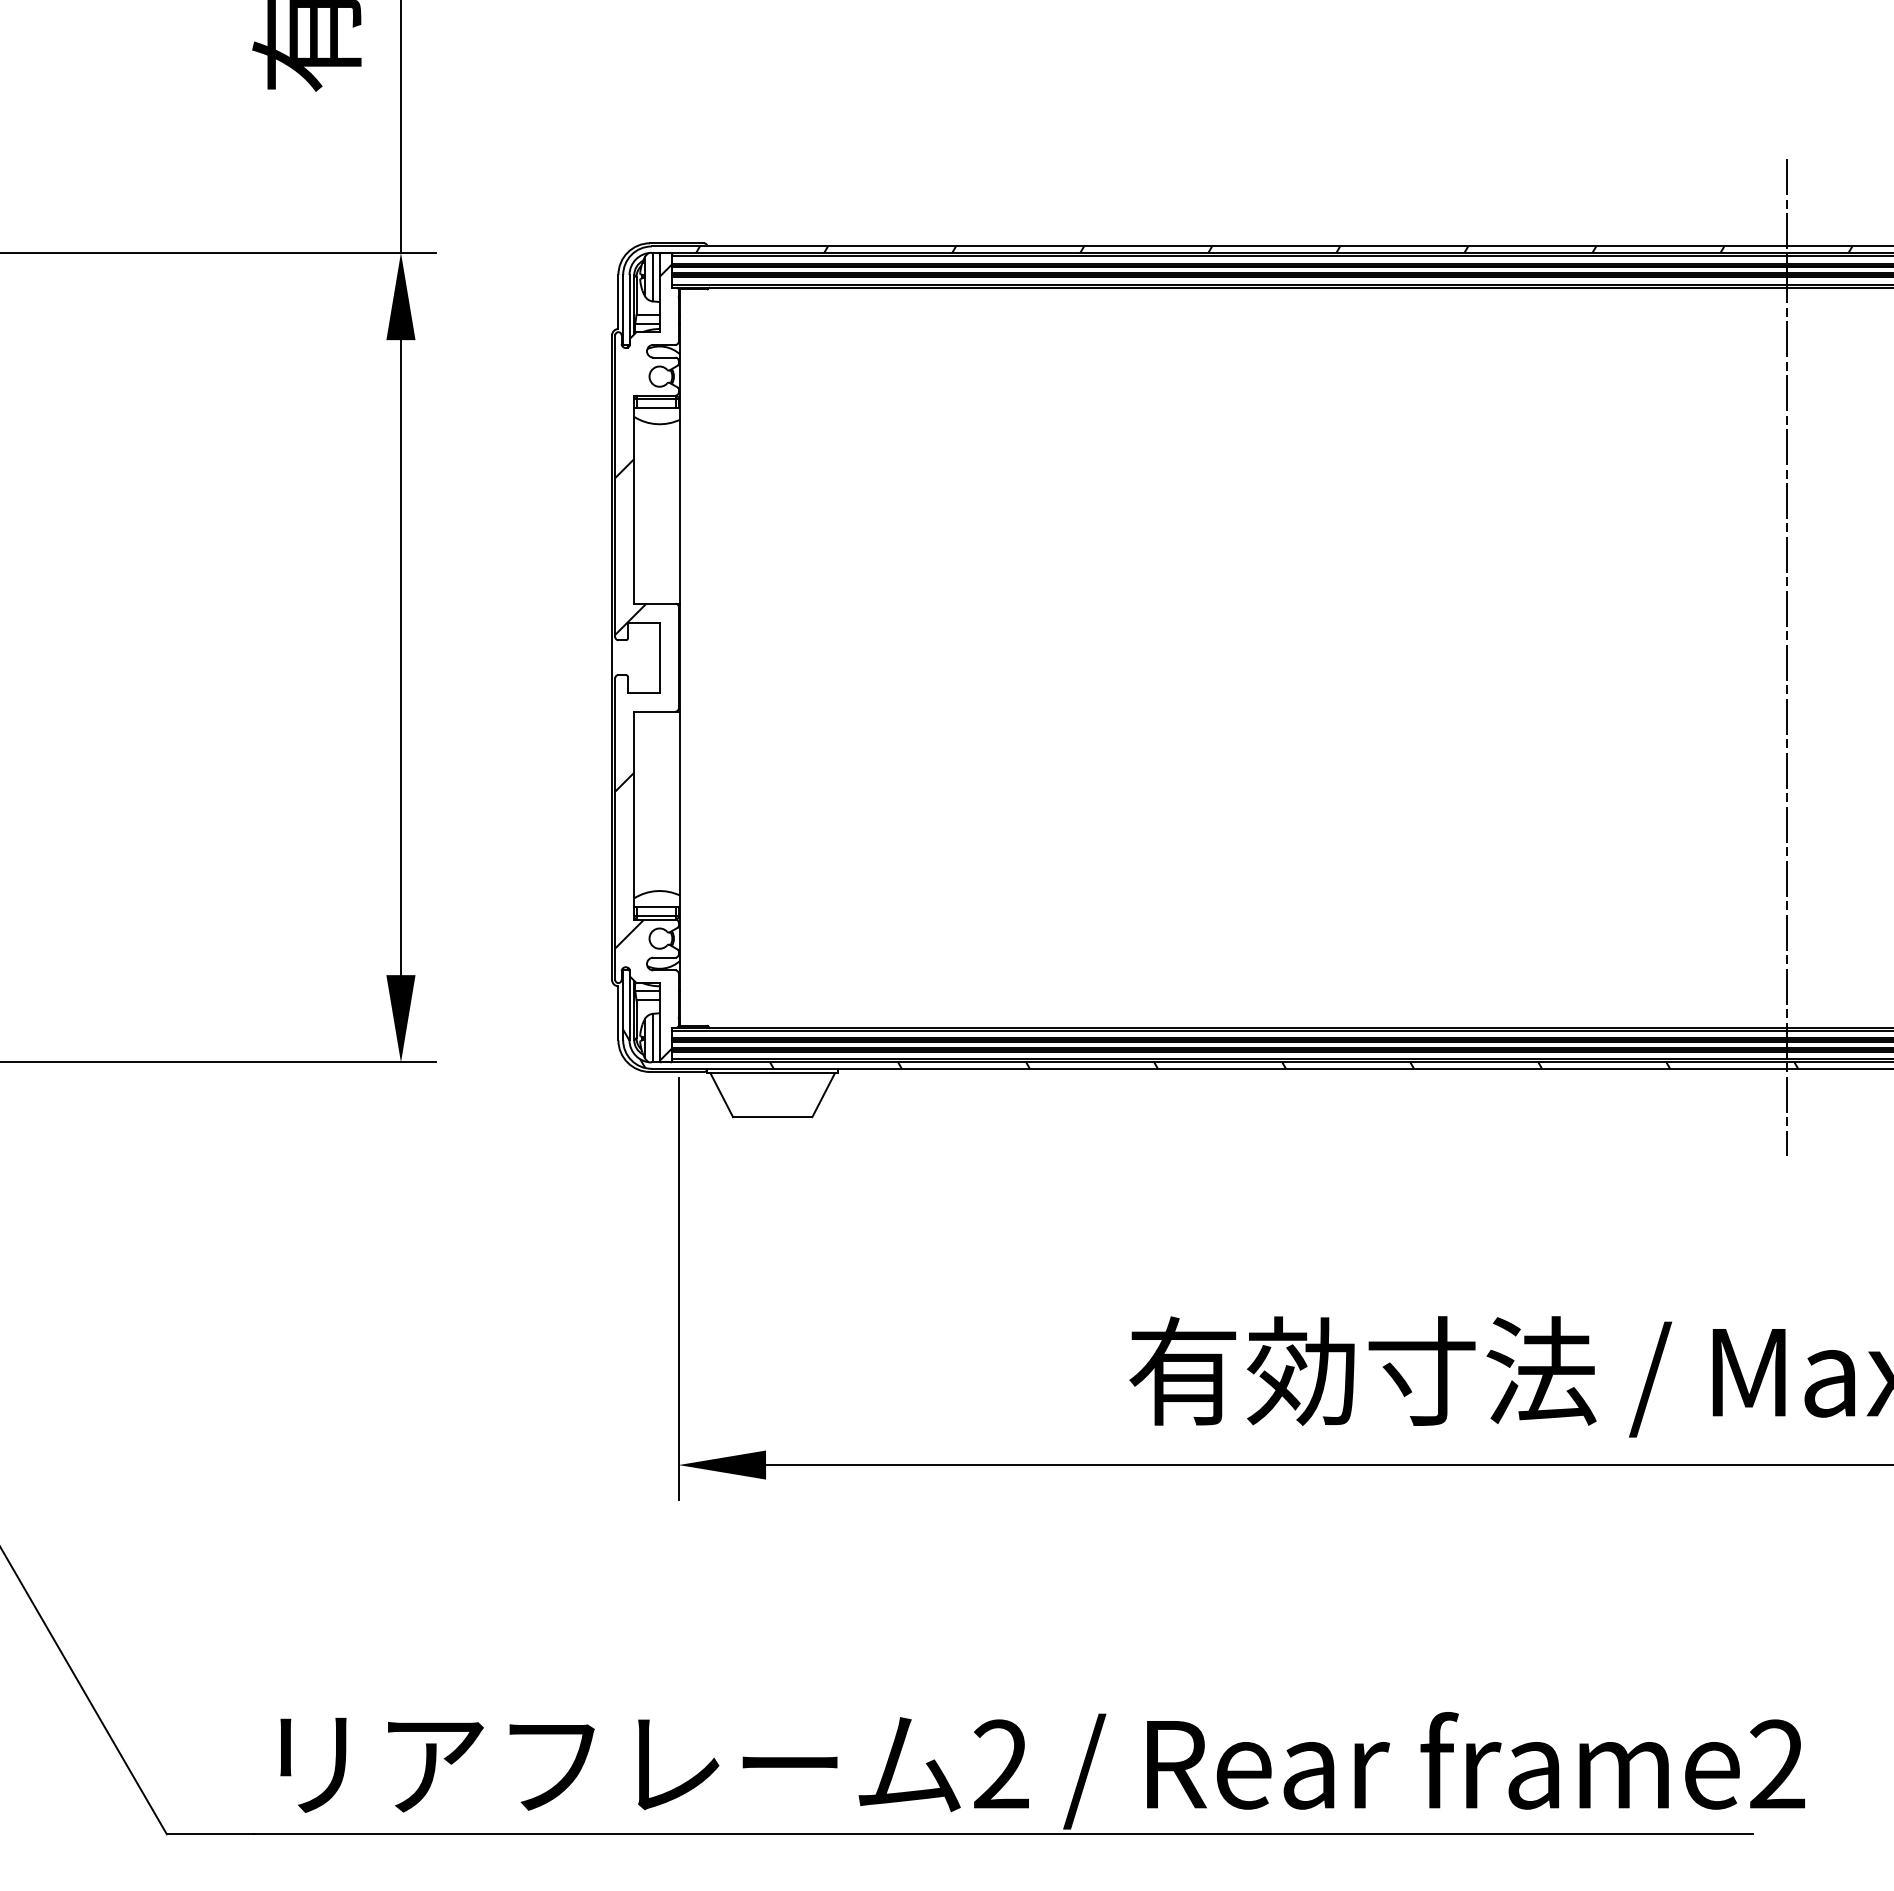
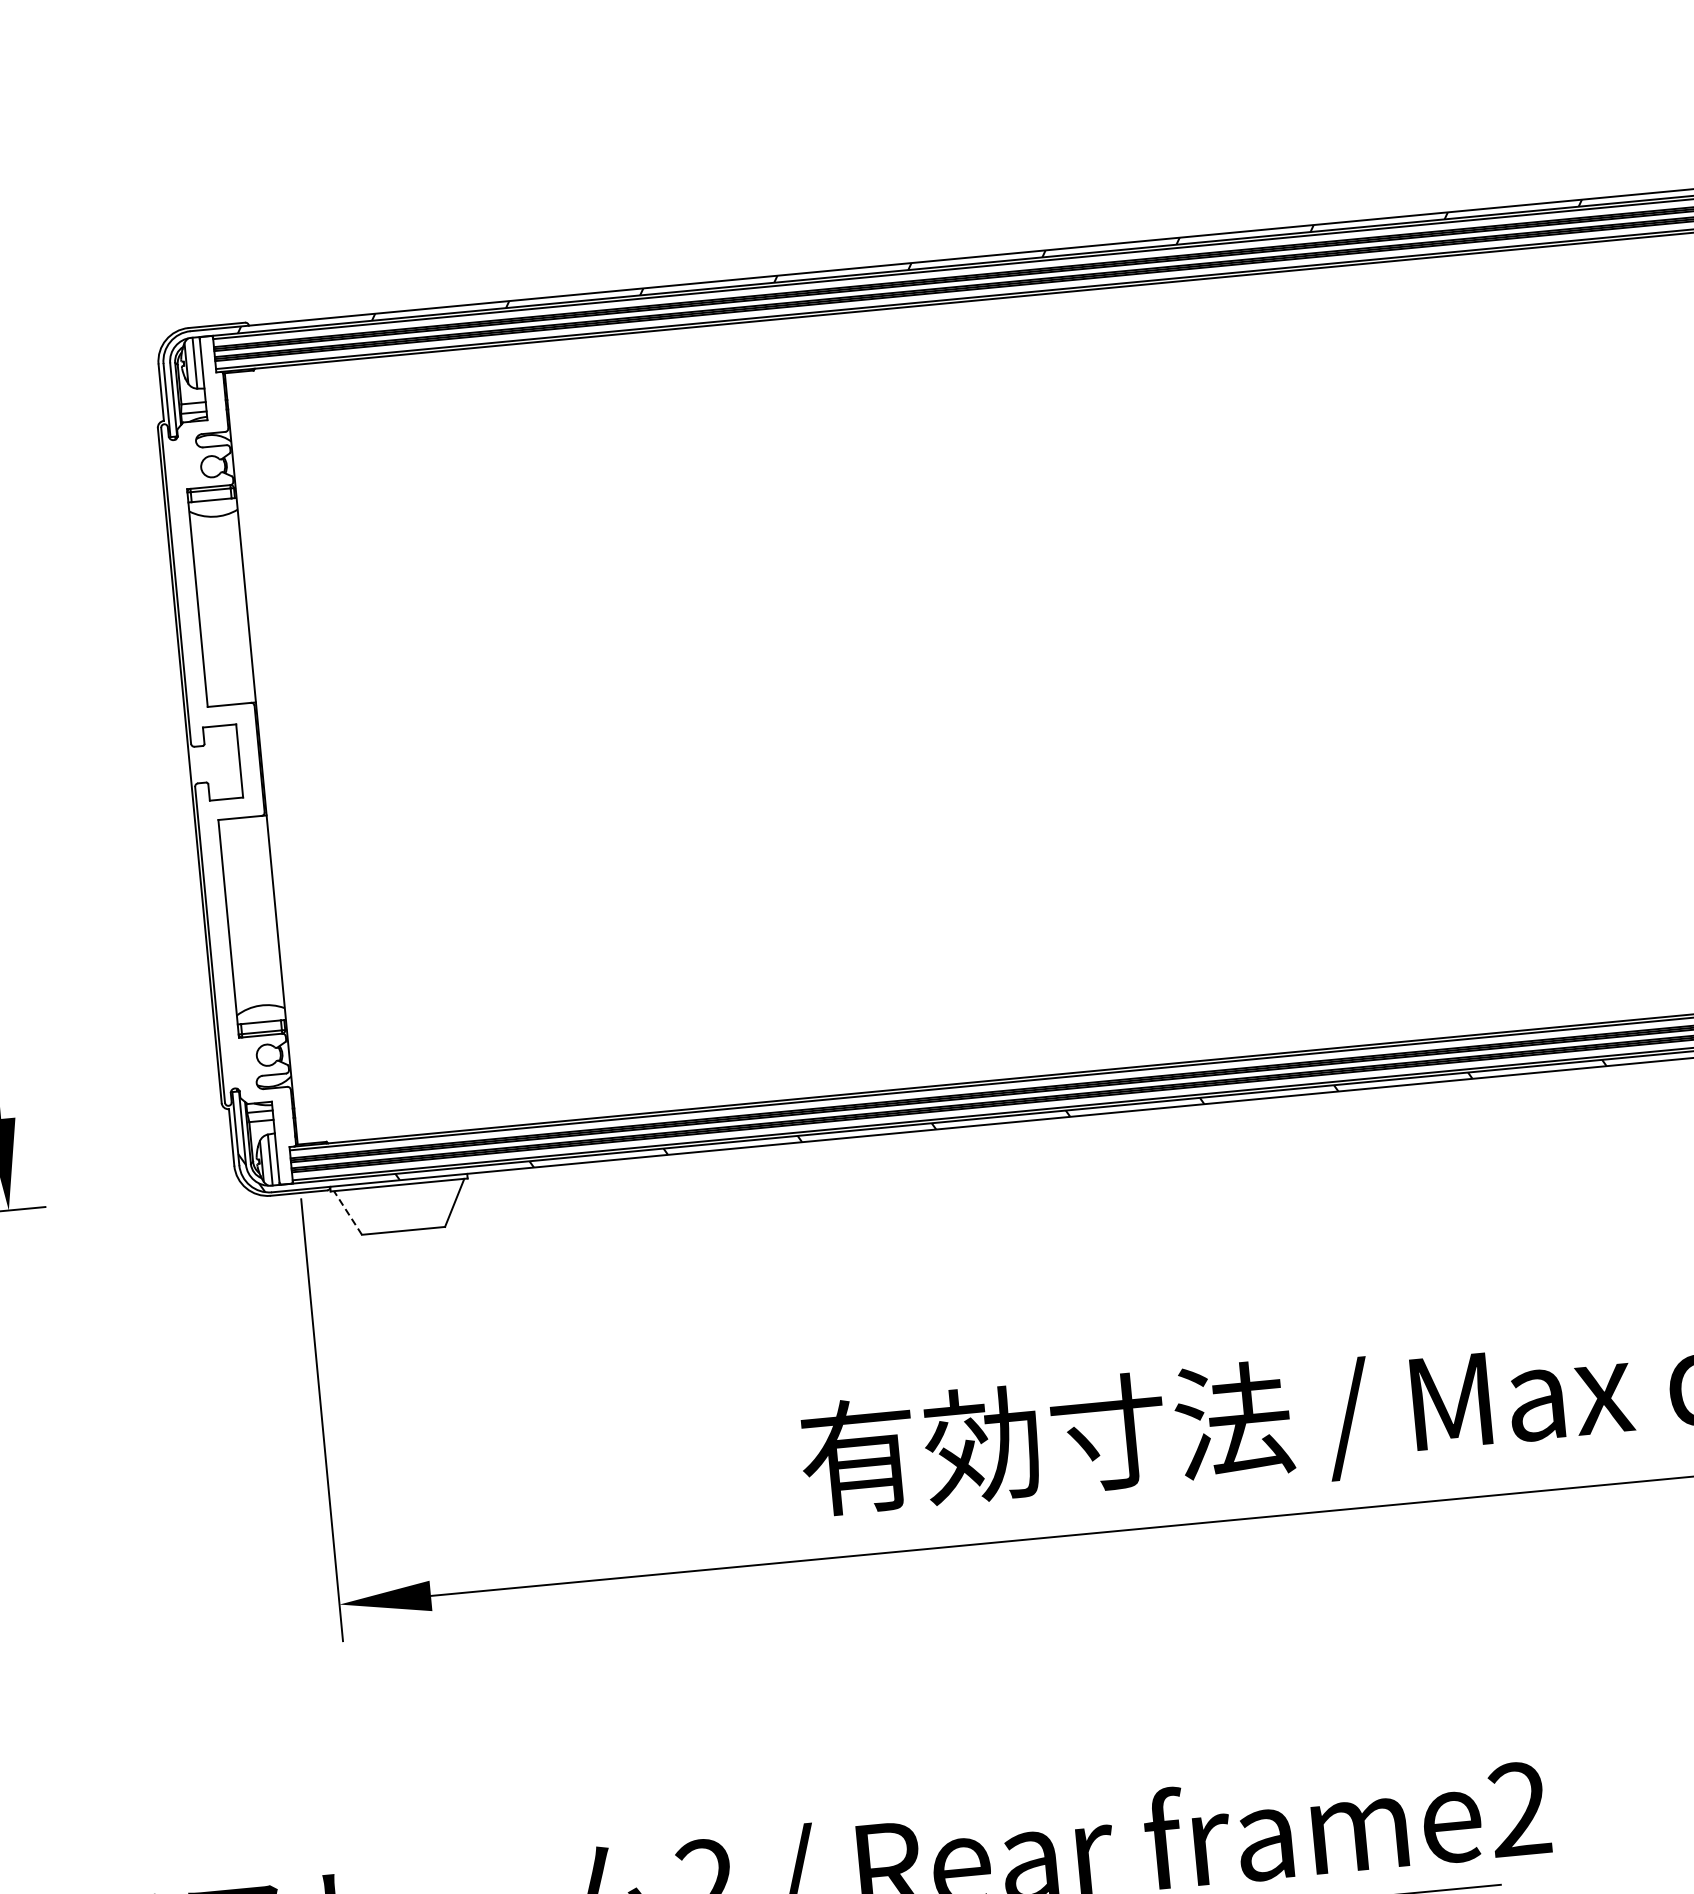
line: (1786, 657) -> (1419, 649), removed
hatch: (643, 662) -> (223, 767), removed
line: (721, 1095) -> (347, 1213), solid -> dashed

